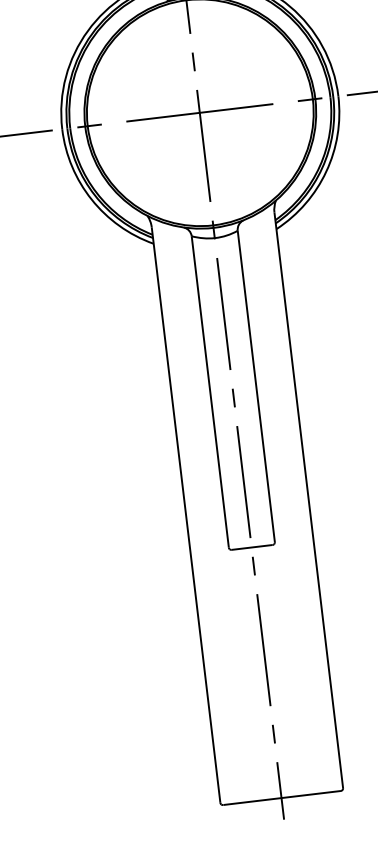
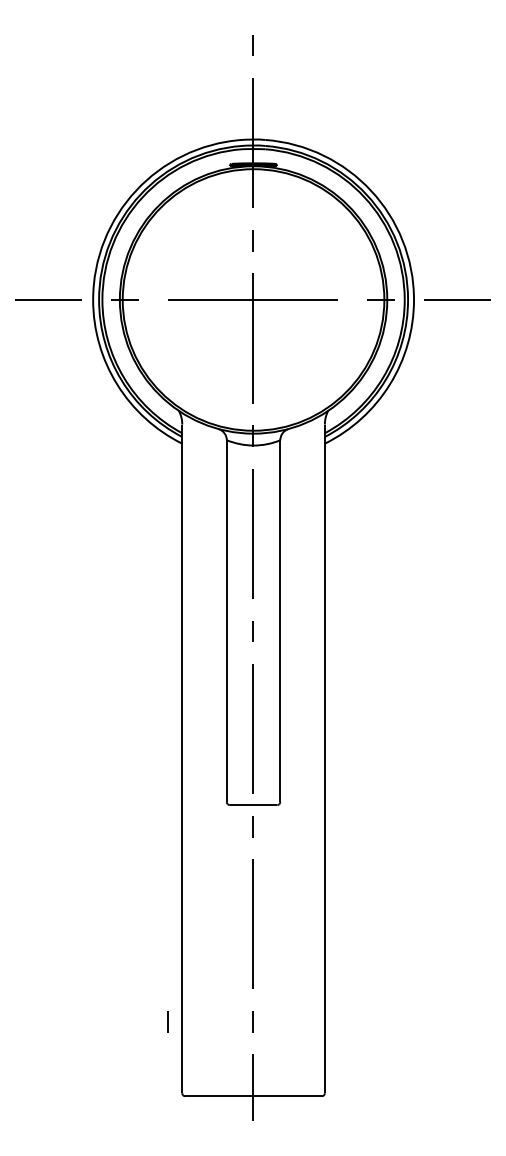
line: (200, 742) -> (167, 1021), added

